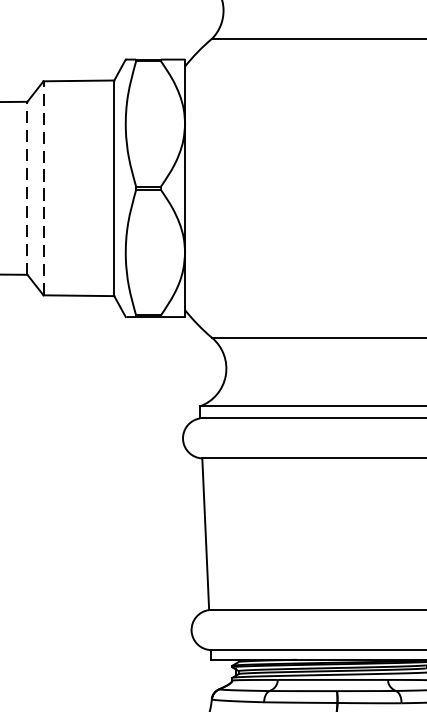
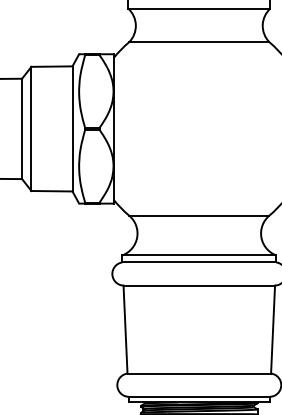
line: (28, 187) -> (22, 128), dashed -> solid
line: (43, 187) -> (31, 128), dashed -> solid

